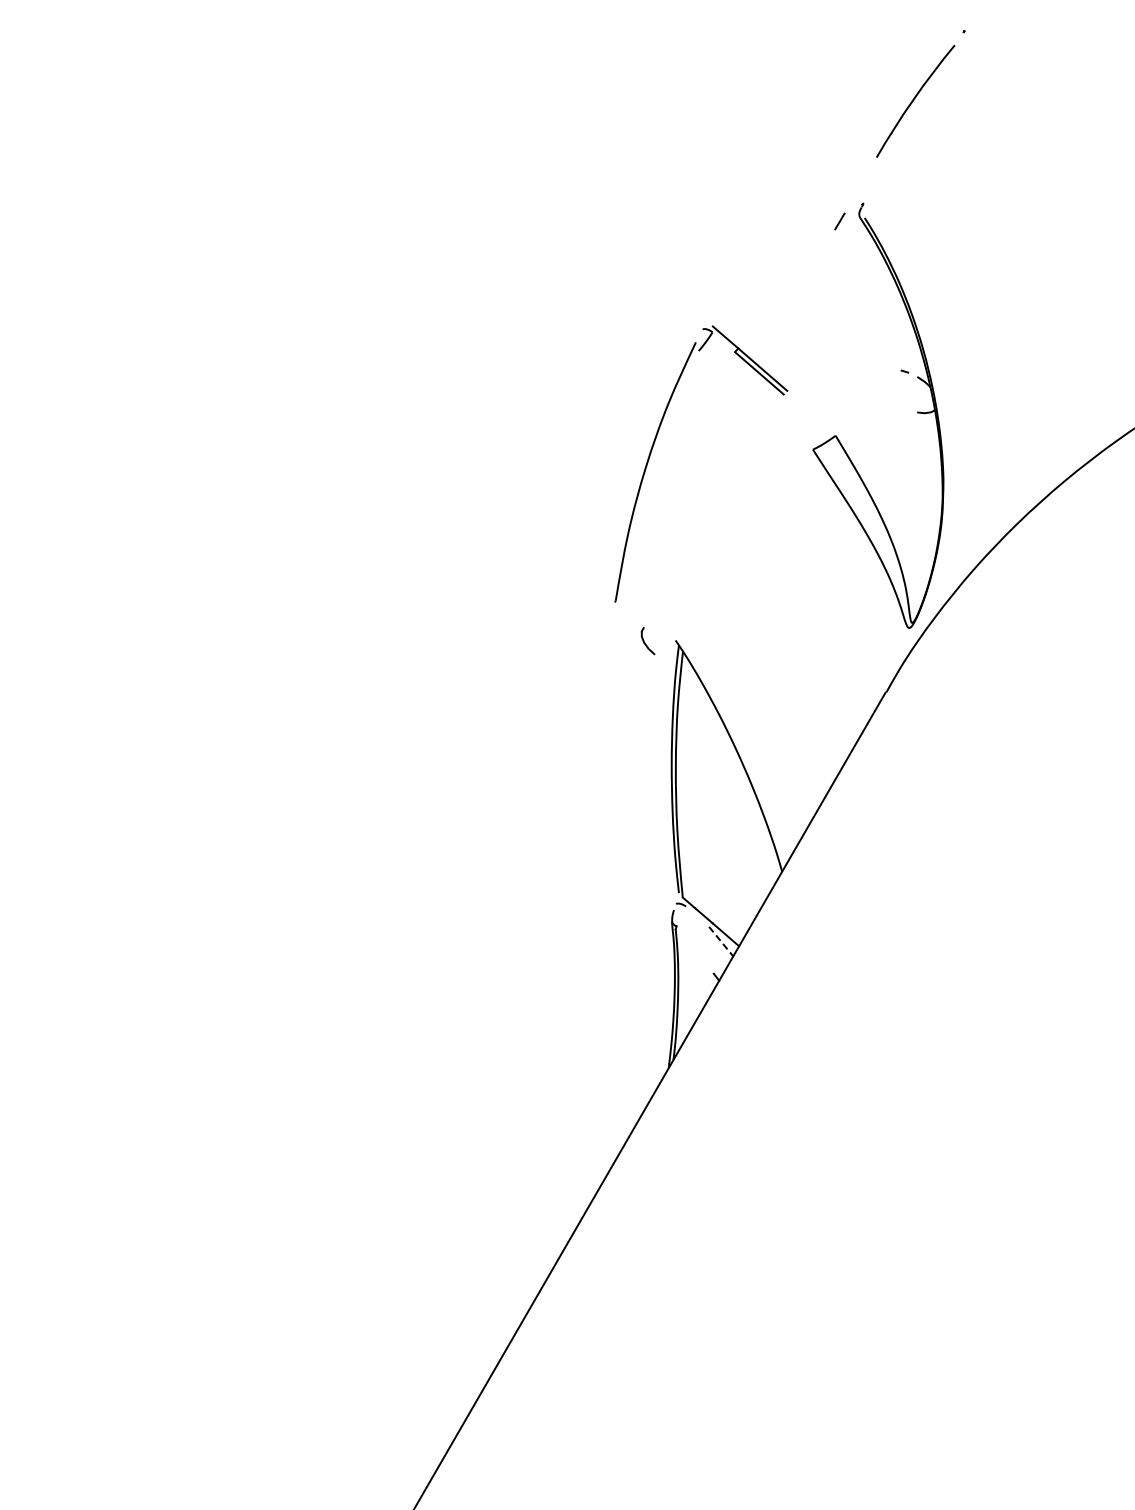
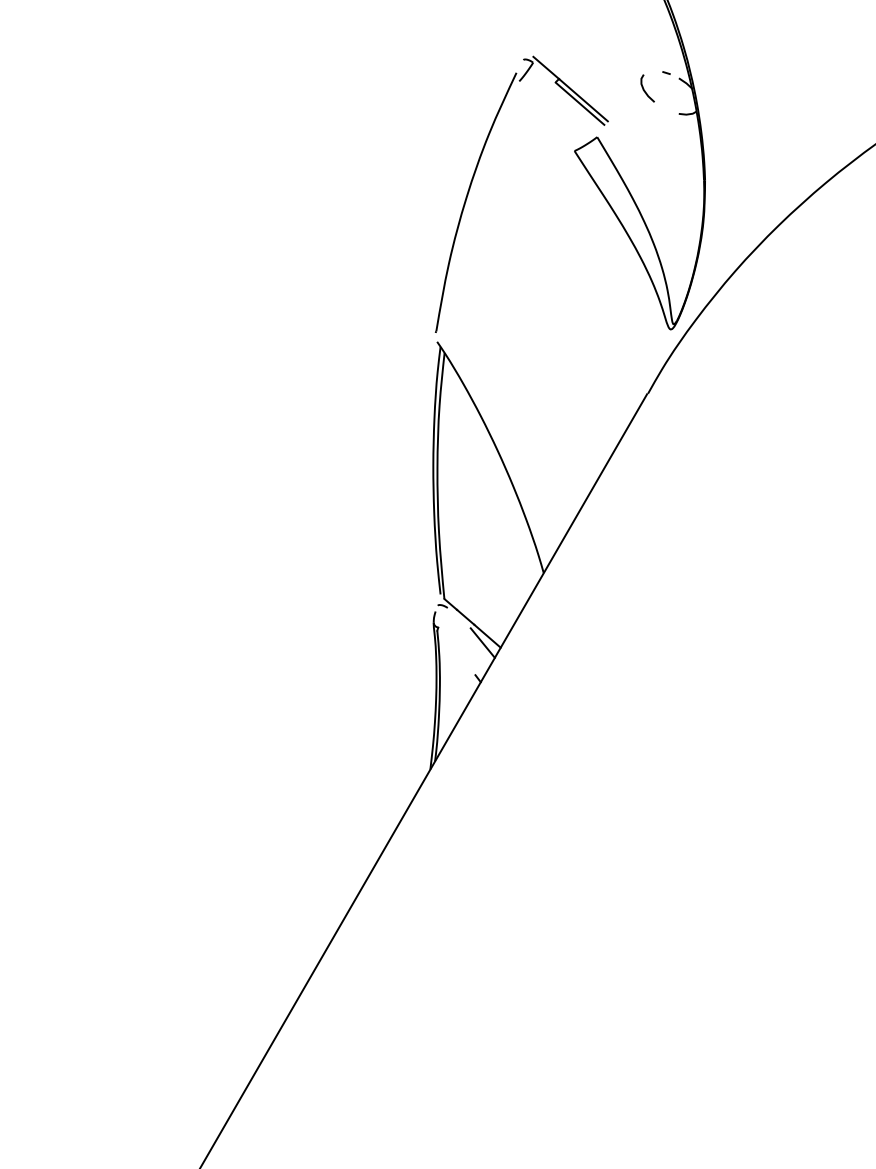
part: (653, 447) -> (474, 177), moved
curve: (645, 642) -> (645, 89), moved
line: (721, 942) -> (483, 643), dashed -> solid

